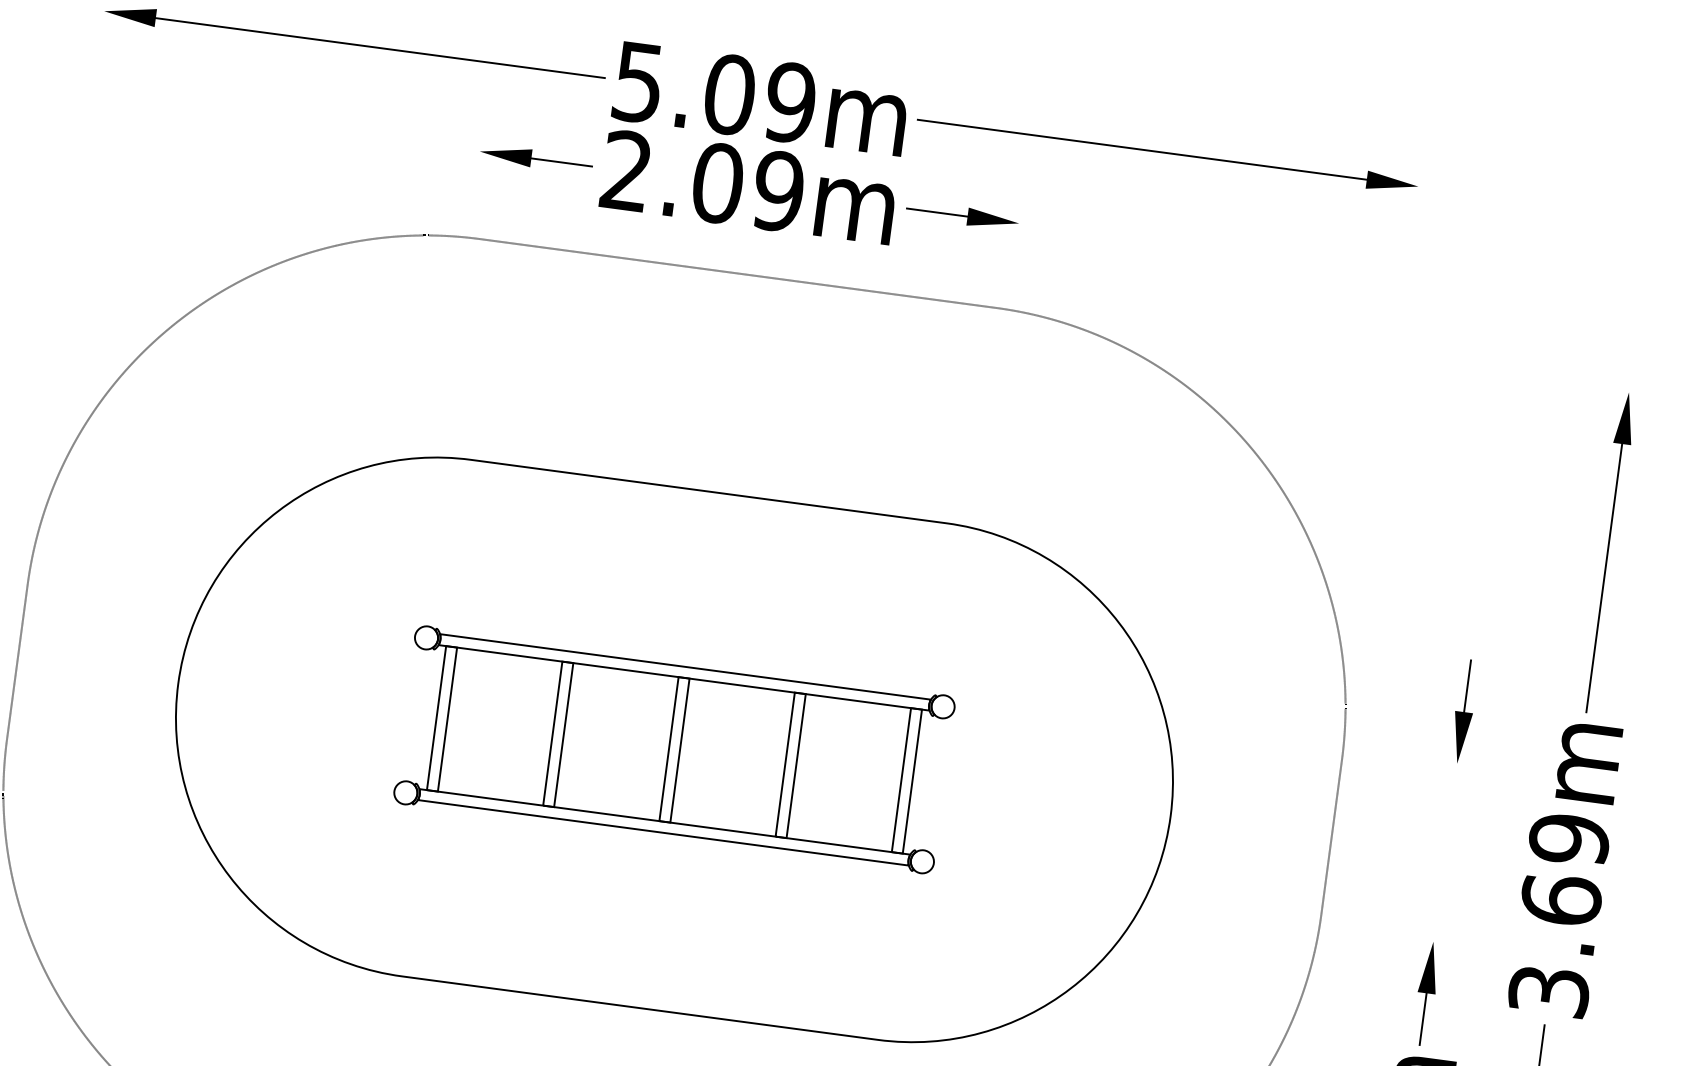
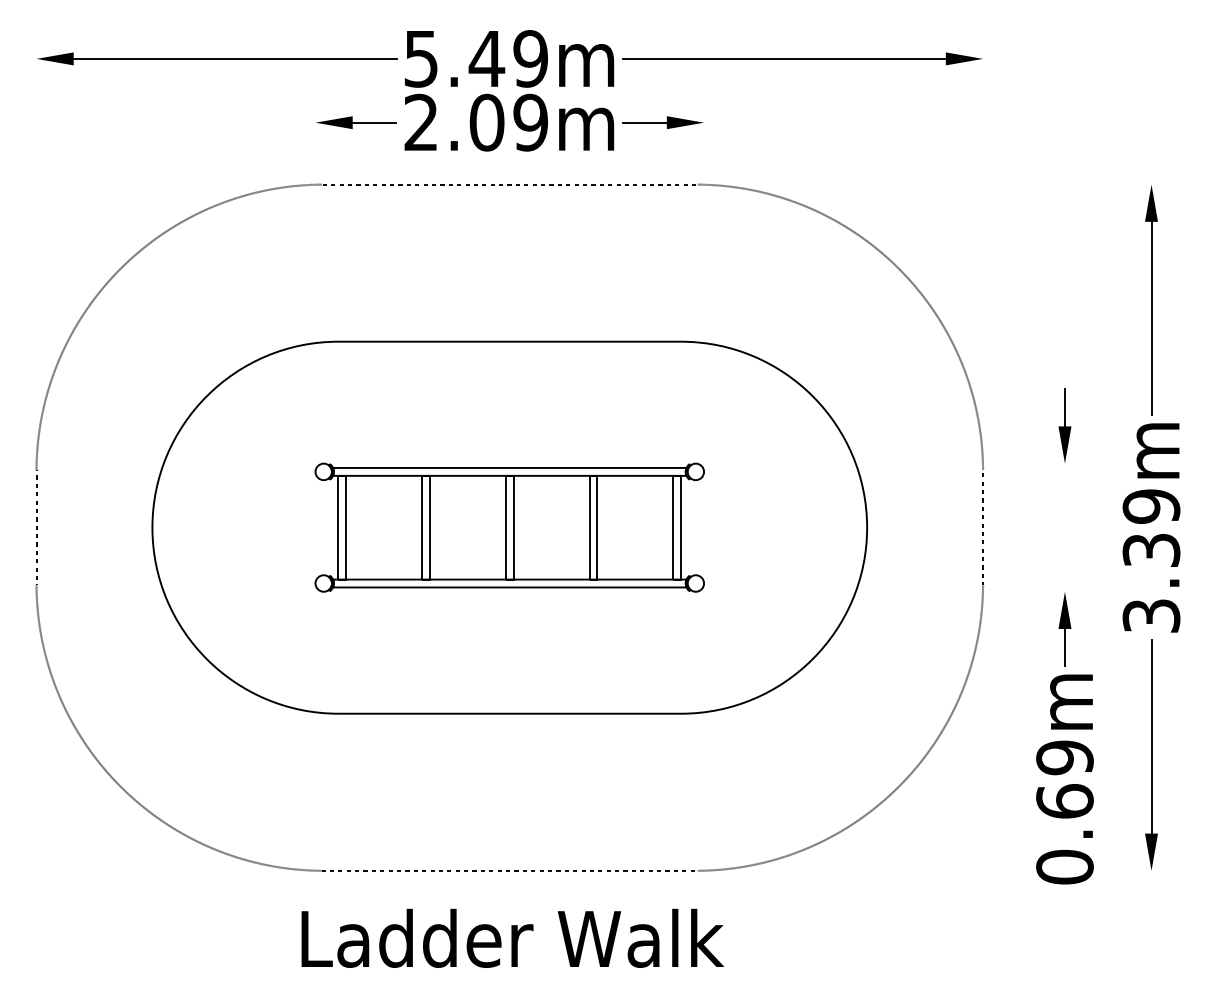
text: (729, 94) -> (486, 58), 5.09m -> 5.49m
text: (1561, 899) -> (1151, 549), 3.69m -> 3.39m

